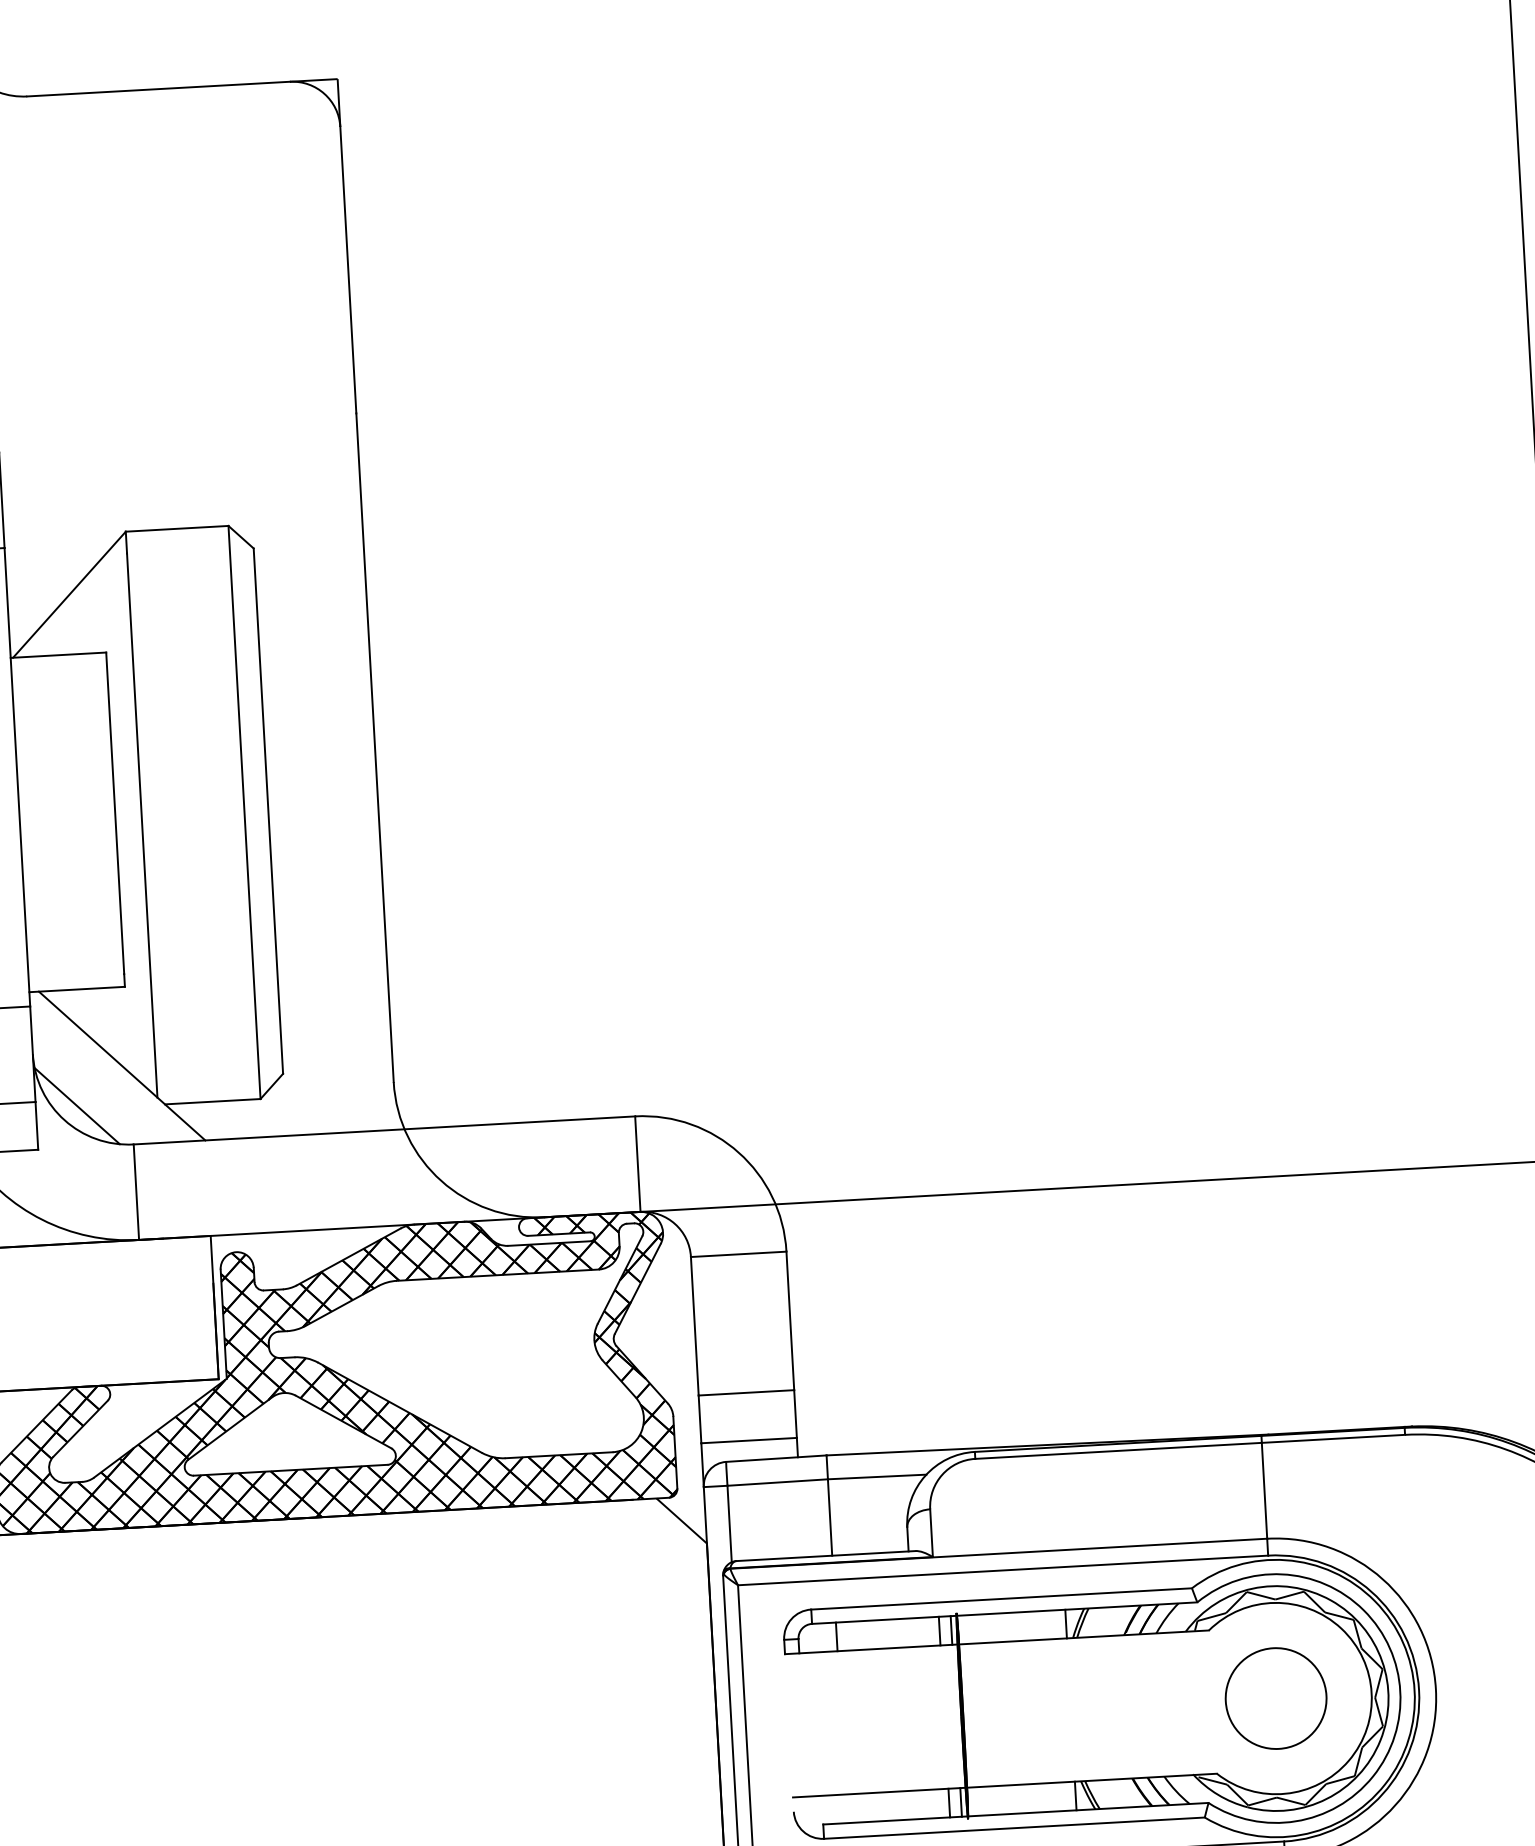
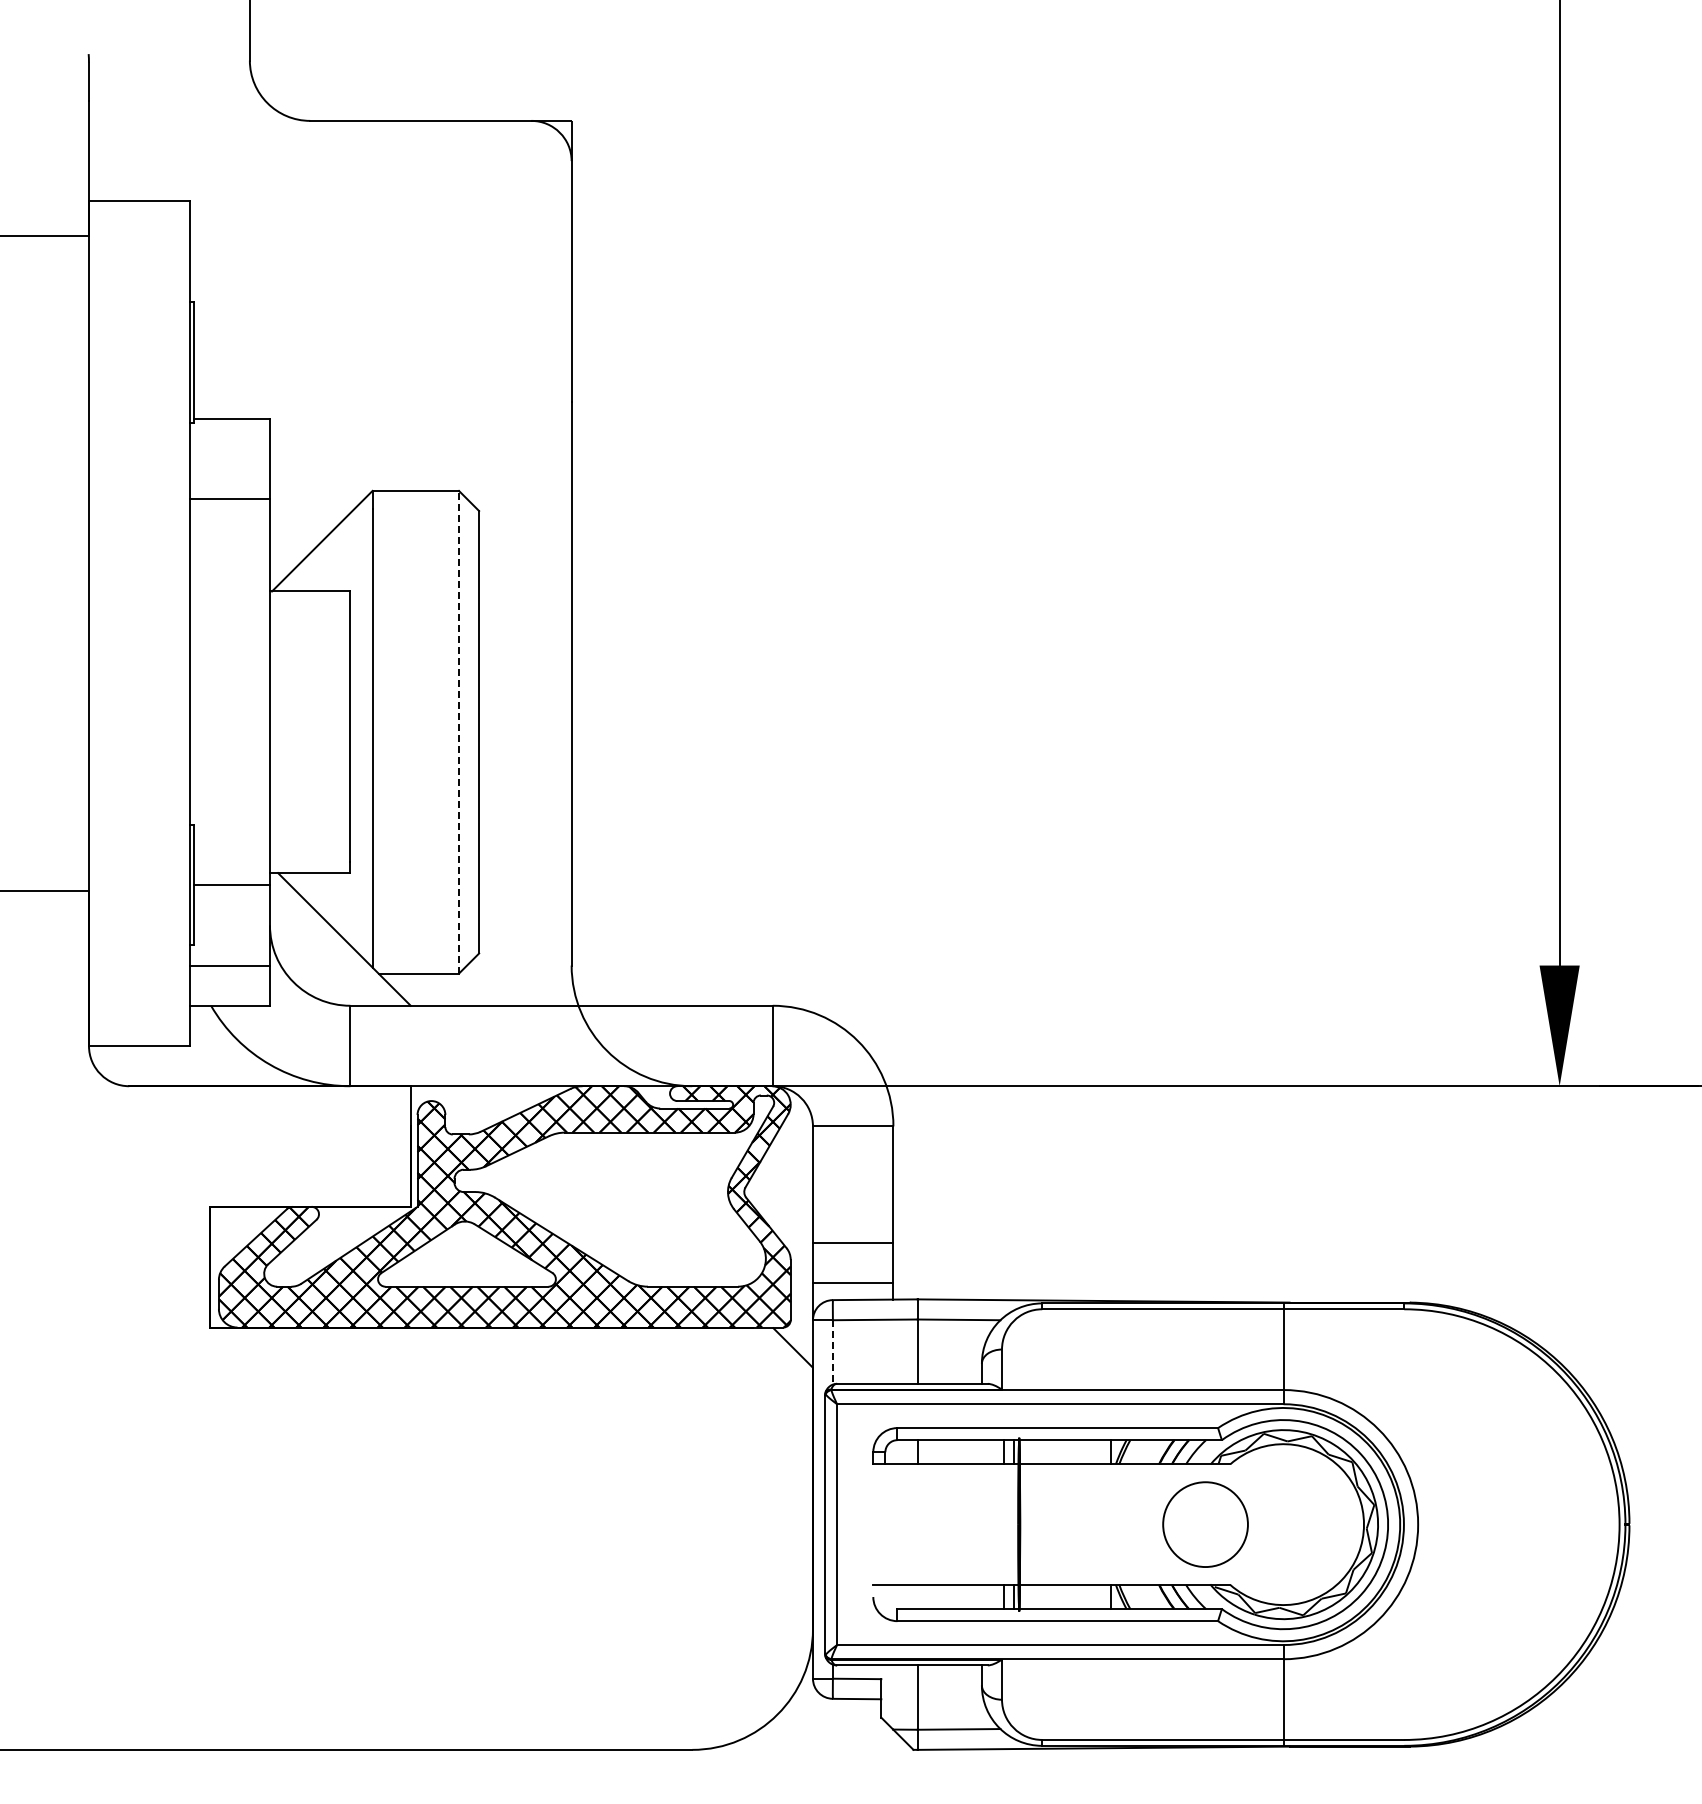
line: (245, 811) -> (459, 731), solid -> dashed
line: (76, 1105) -> (304, 970), removed
line: (729, 1524) -> (832, 1352), solid -> dashed
circle: (1276, 1698) -> (1205, 1524), moved

